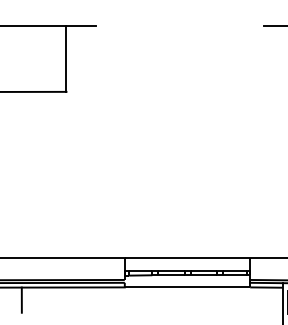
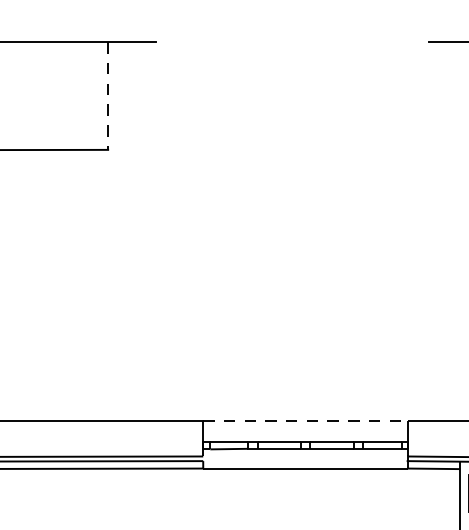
line: (66, 58) -> (108, 95), solid -> dashed
line: (187, 258) -> (305, 421), solid -> dashed
line: (21, 299) -> (34, 488), removed

